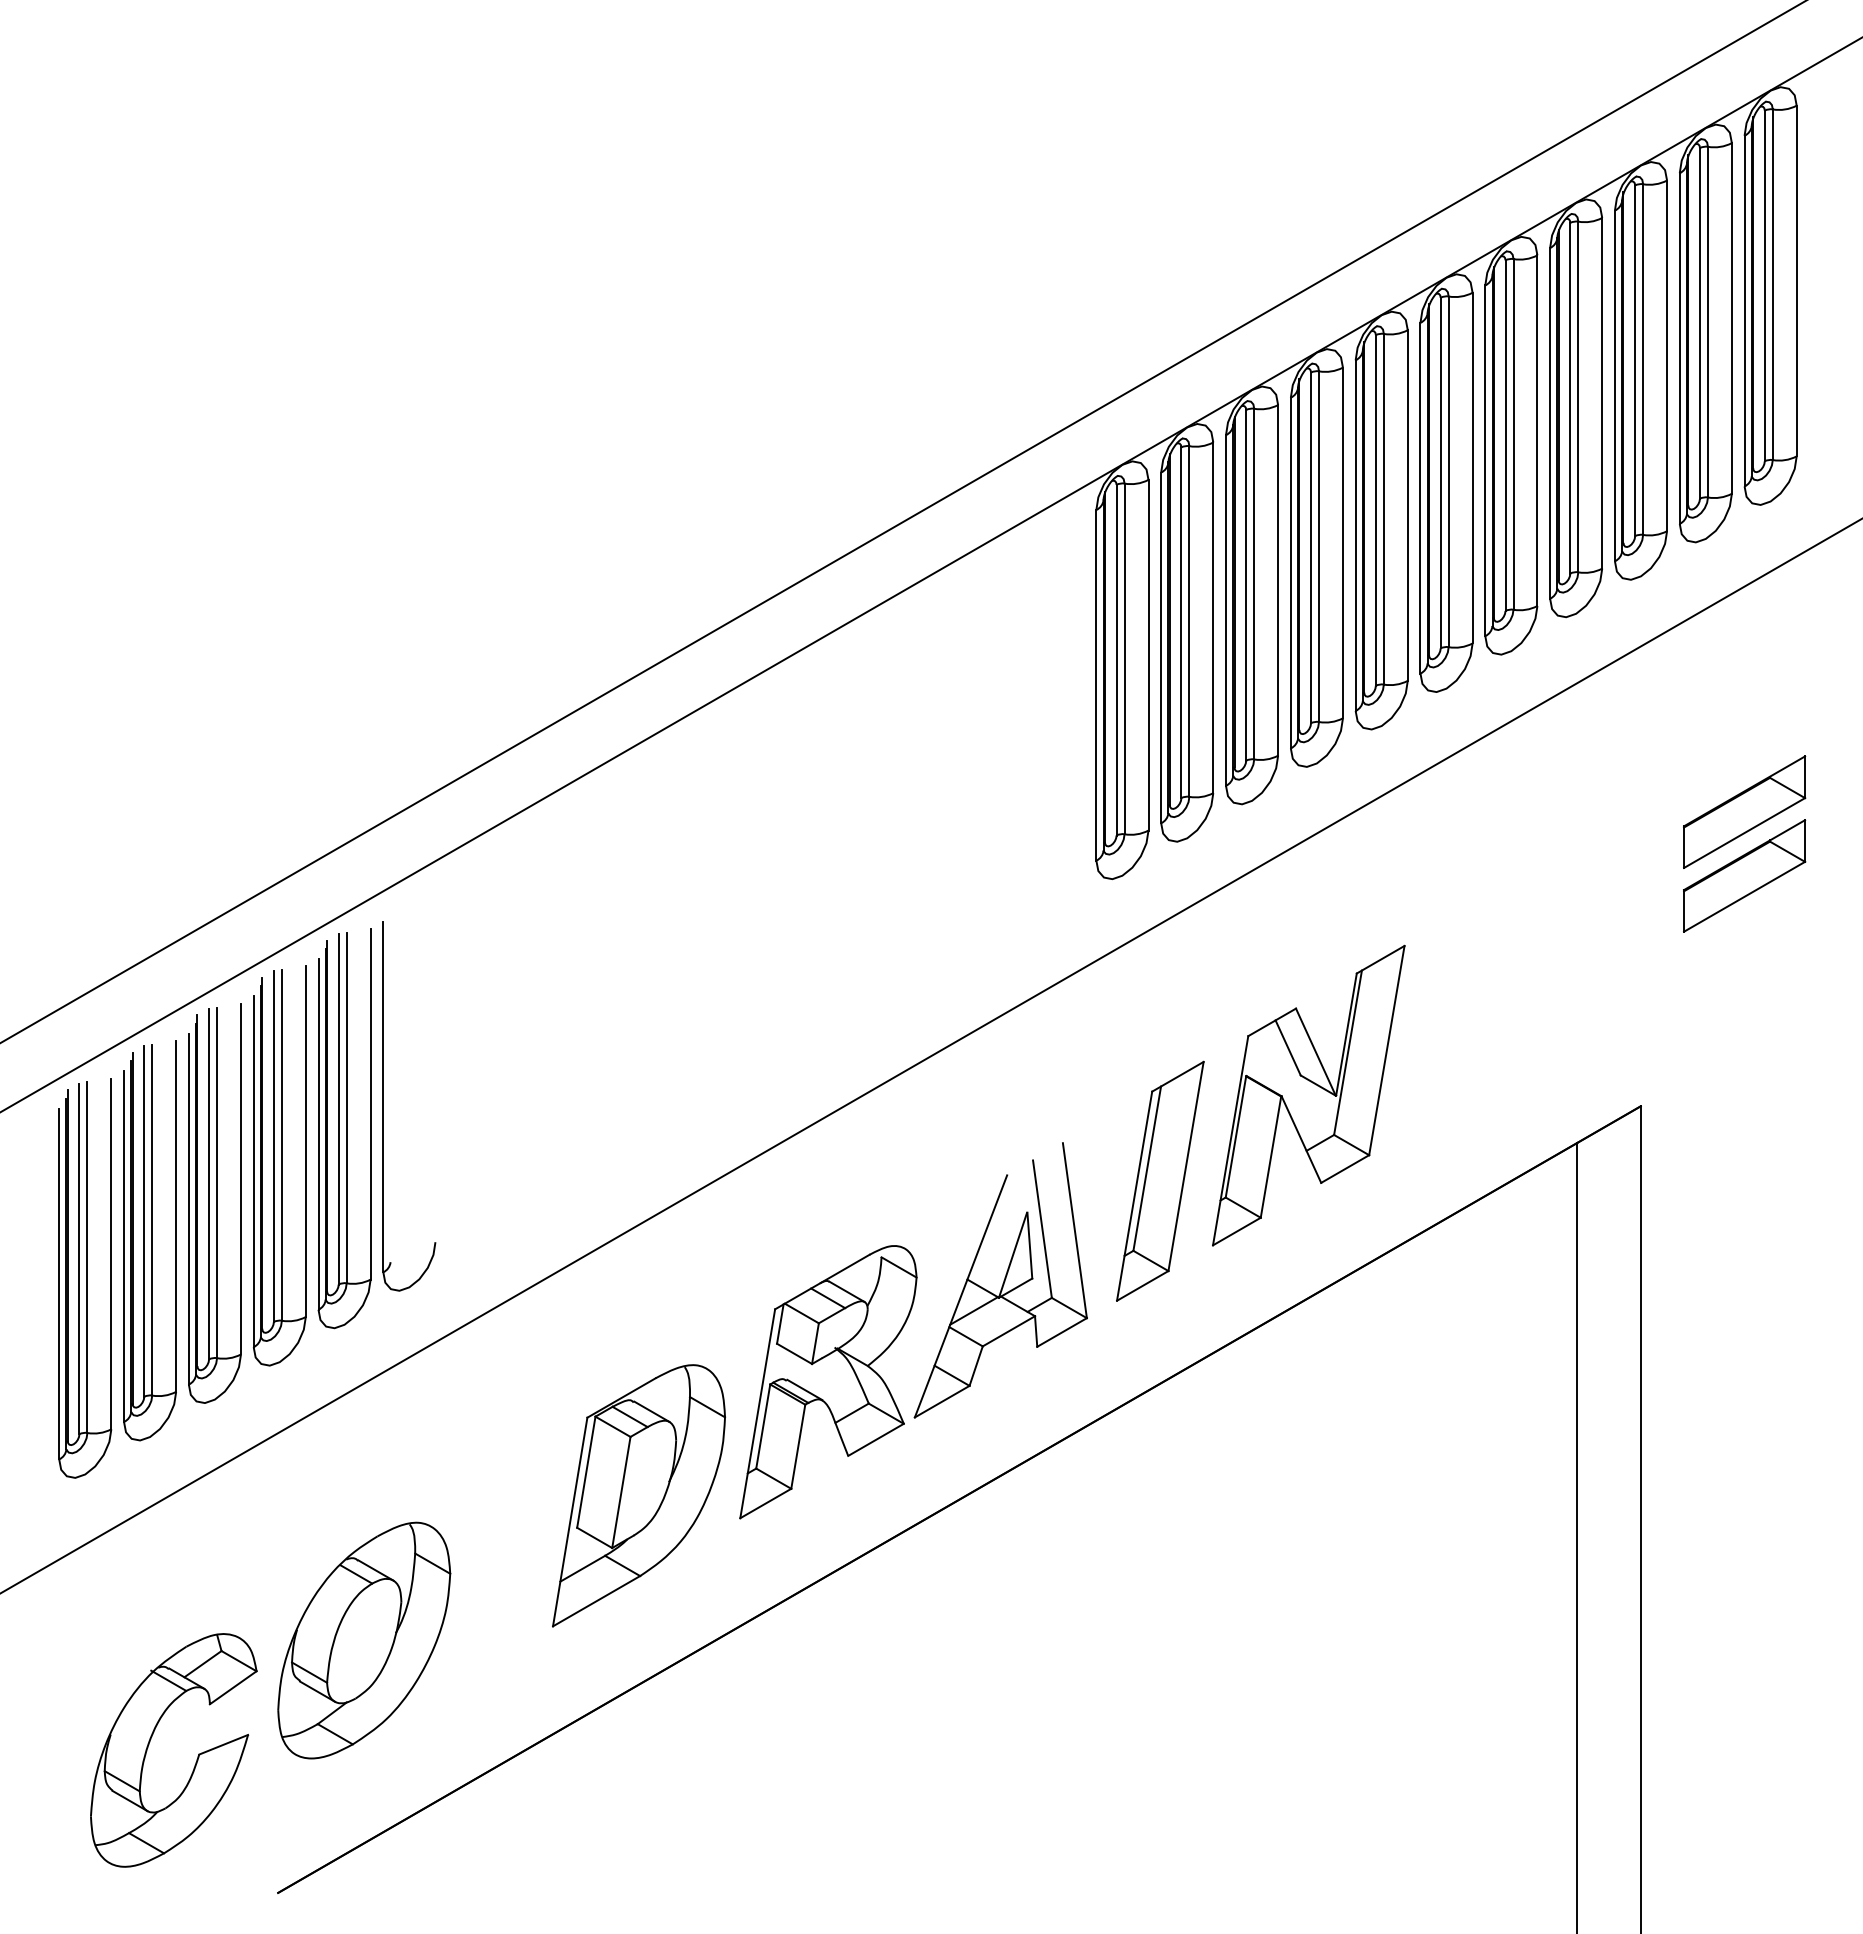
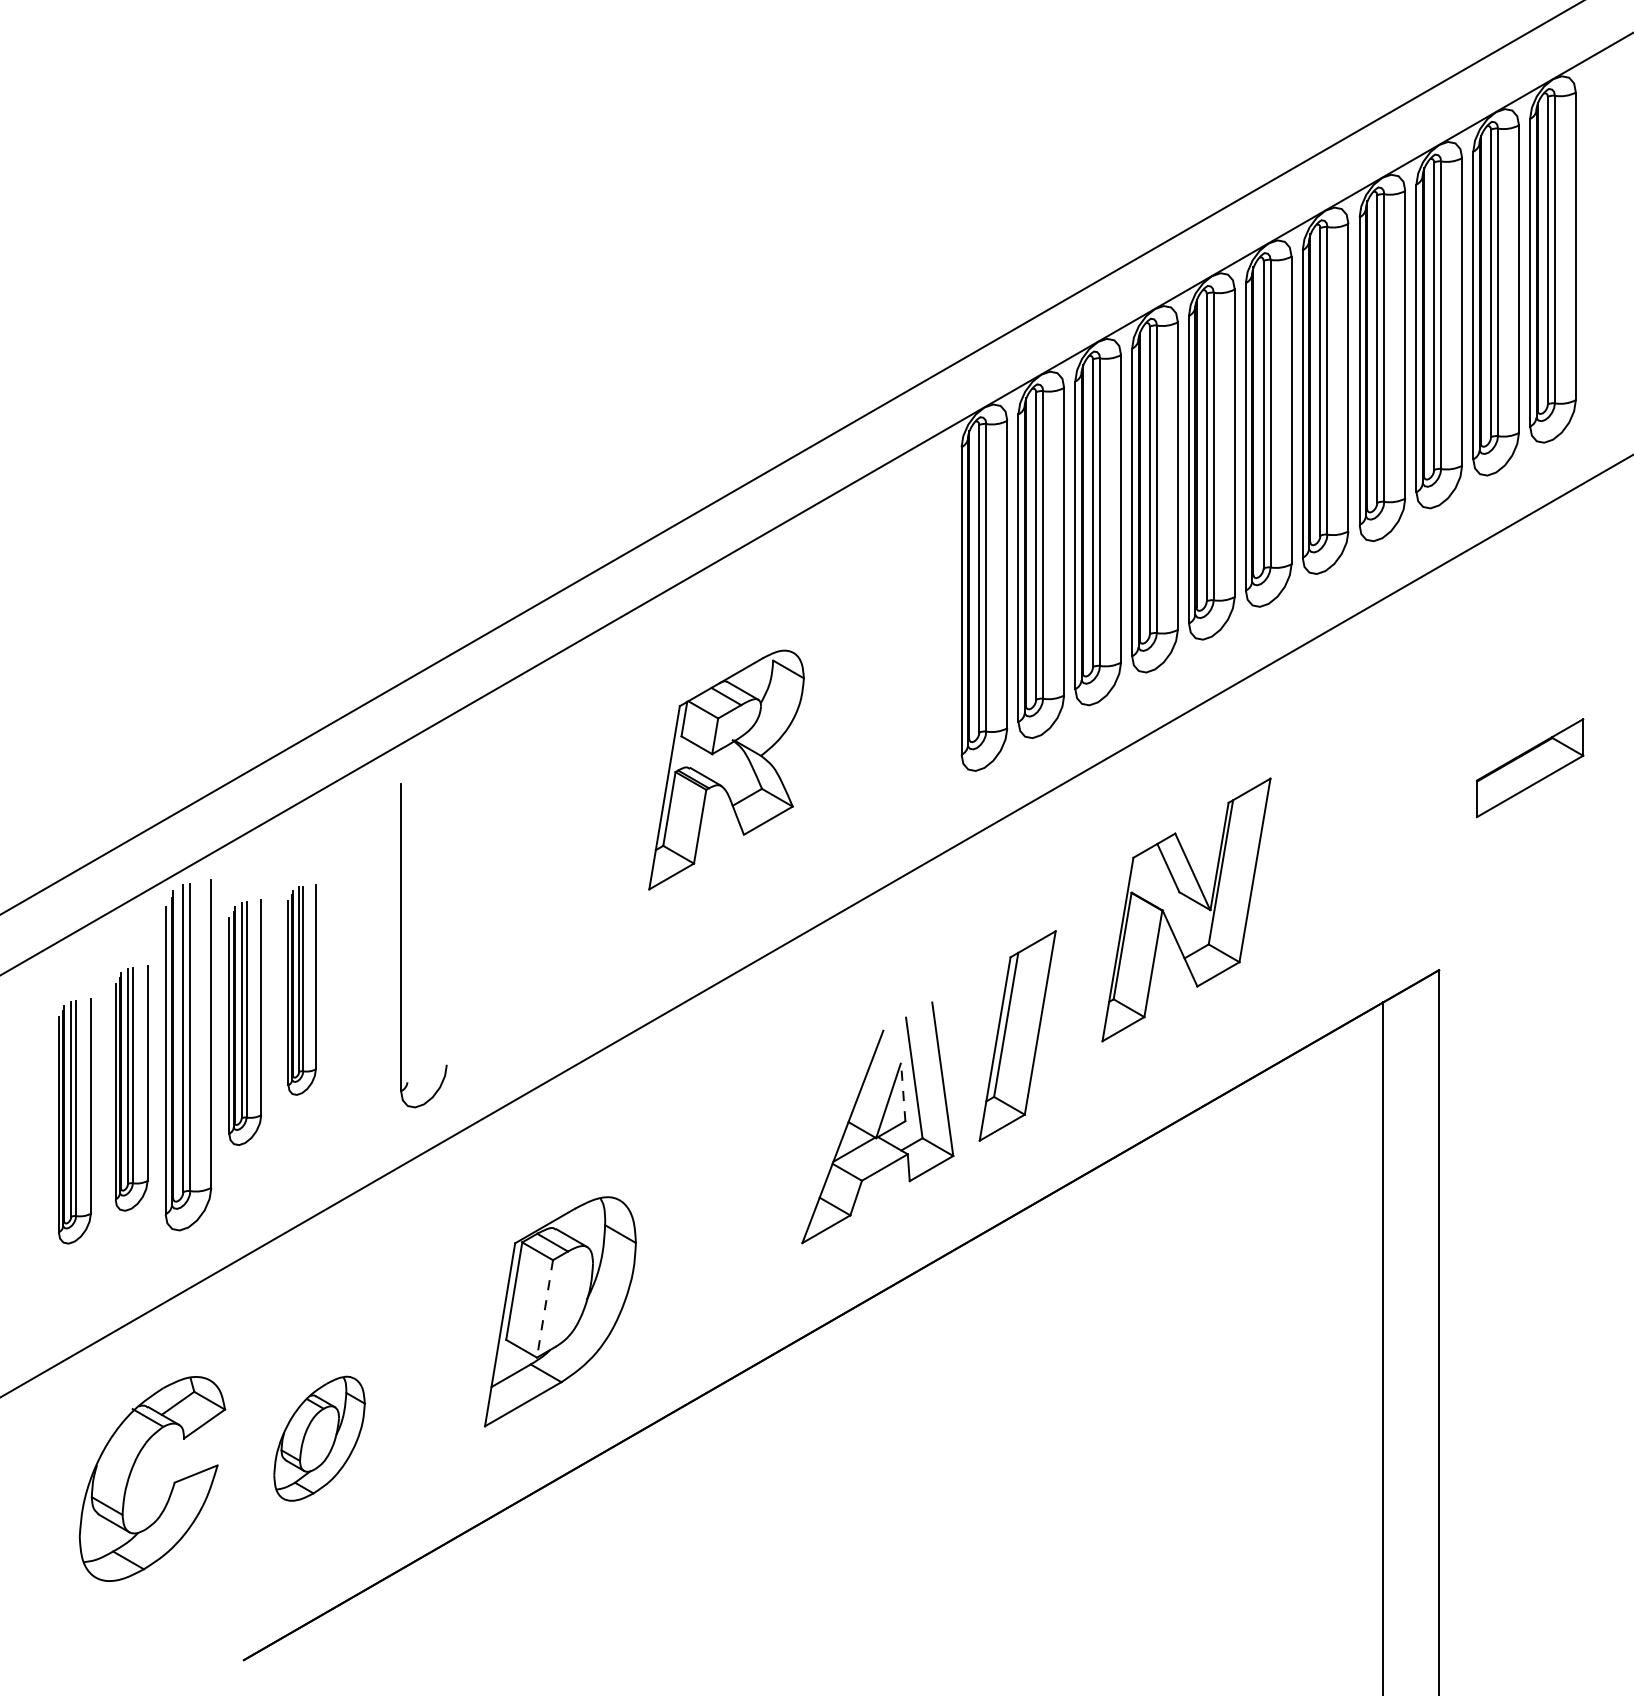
part: (1744, 811) -> (1530, 711), removed
part: (1308, 1095) -> (1186, 909), moved
part: (383, 1106) -> (401, 945), moved
part: (344, 1128) -> (302, 989), size x0.6
part: (279, 1165) -> (245, 1022), size x0.7
part: (149, 1240) -> (131, 1087), size x0.7
line: (1029, 1245) -> (902, 1092), solid -> dashed
part: (85, 1278) -> (74, 1121), size x0.7
part: (828, 1382) -> (726, 770), moved
line: (621, 1492) -> (545, 1308), solid -> dashed
part: (364, 1640) -> (319, 1438), size x0.6
part: (150, 1742) -> (131, 1472), moved

